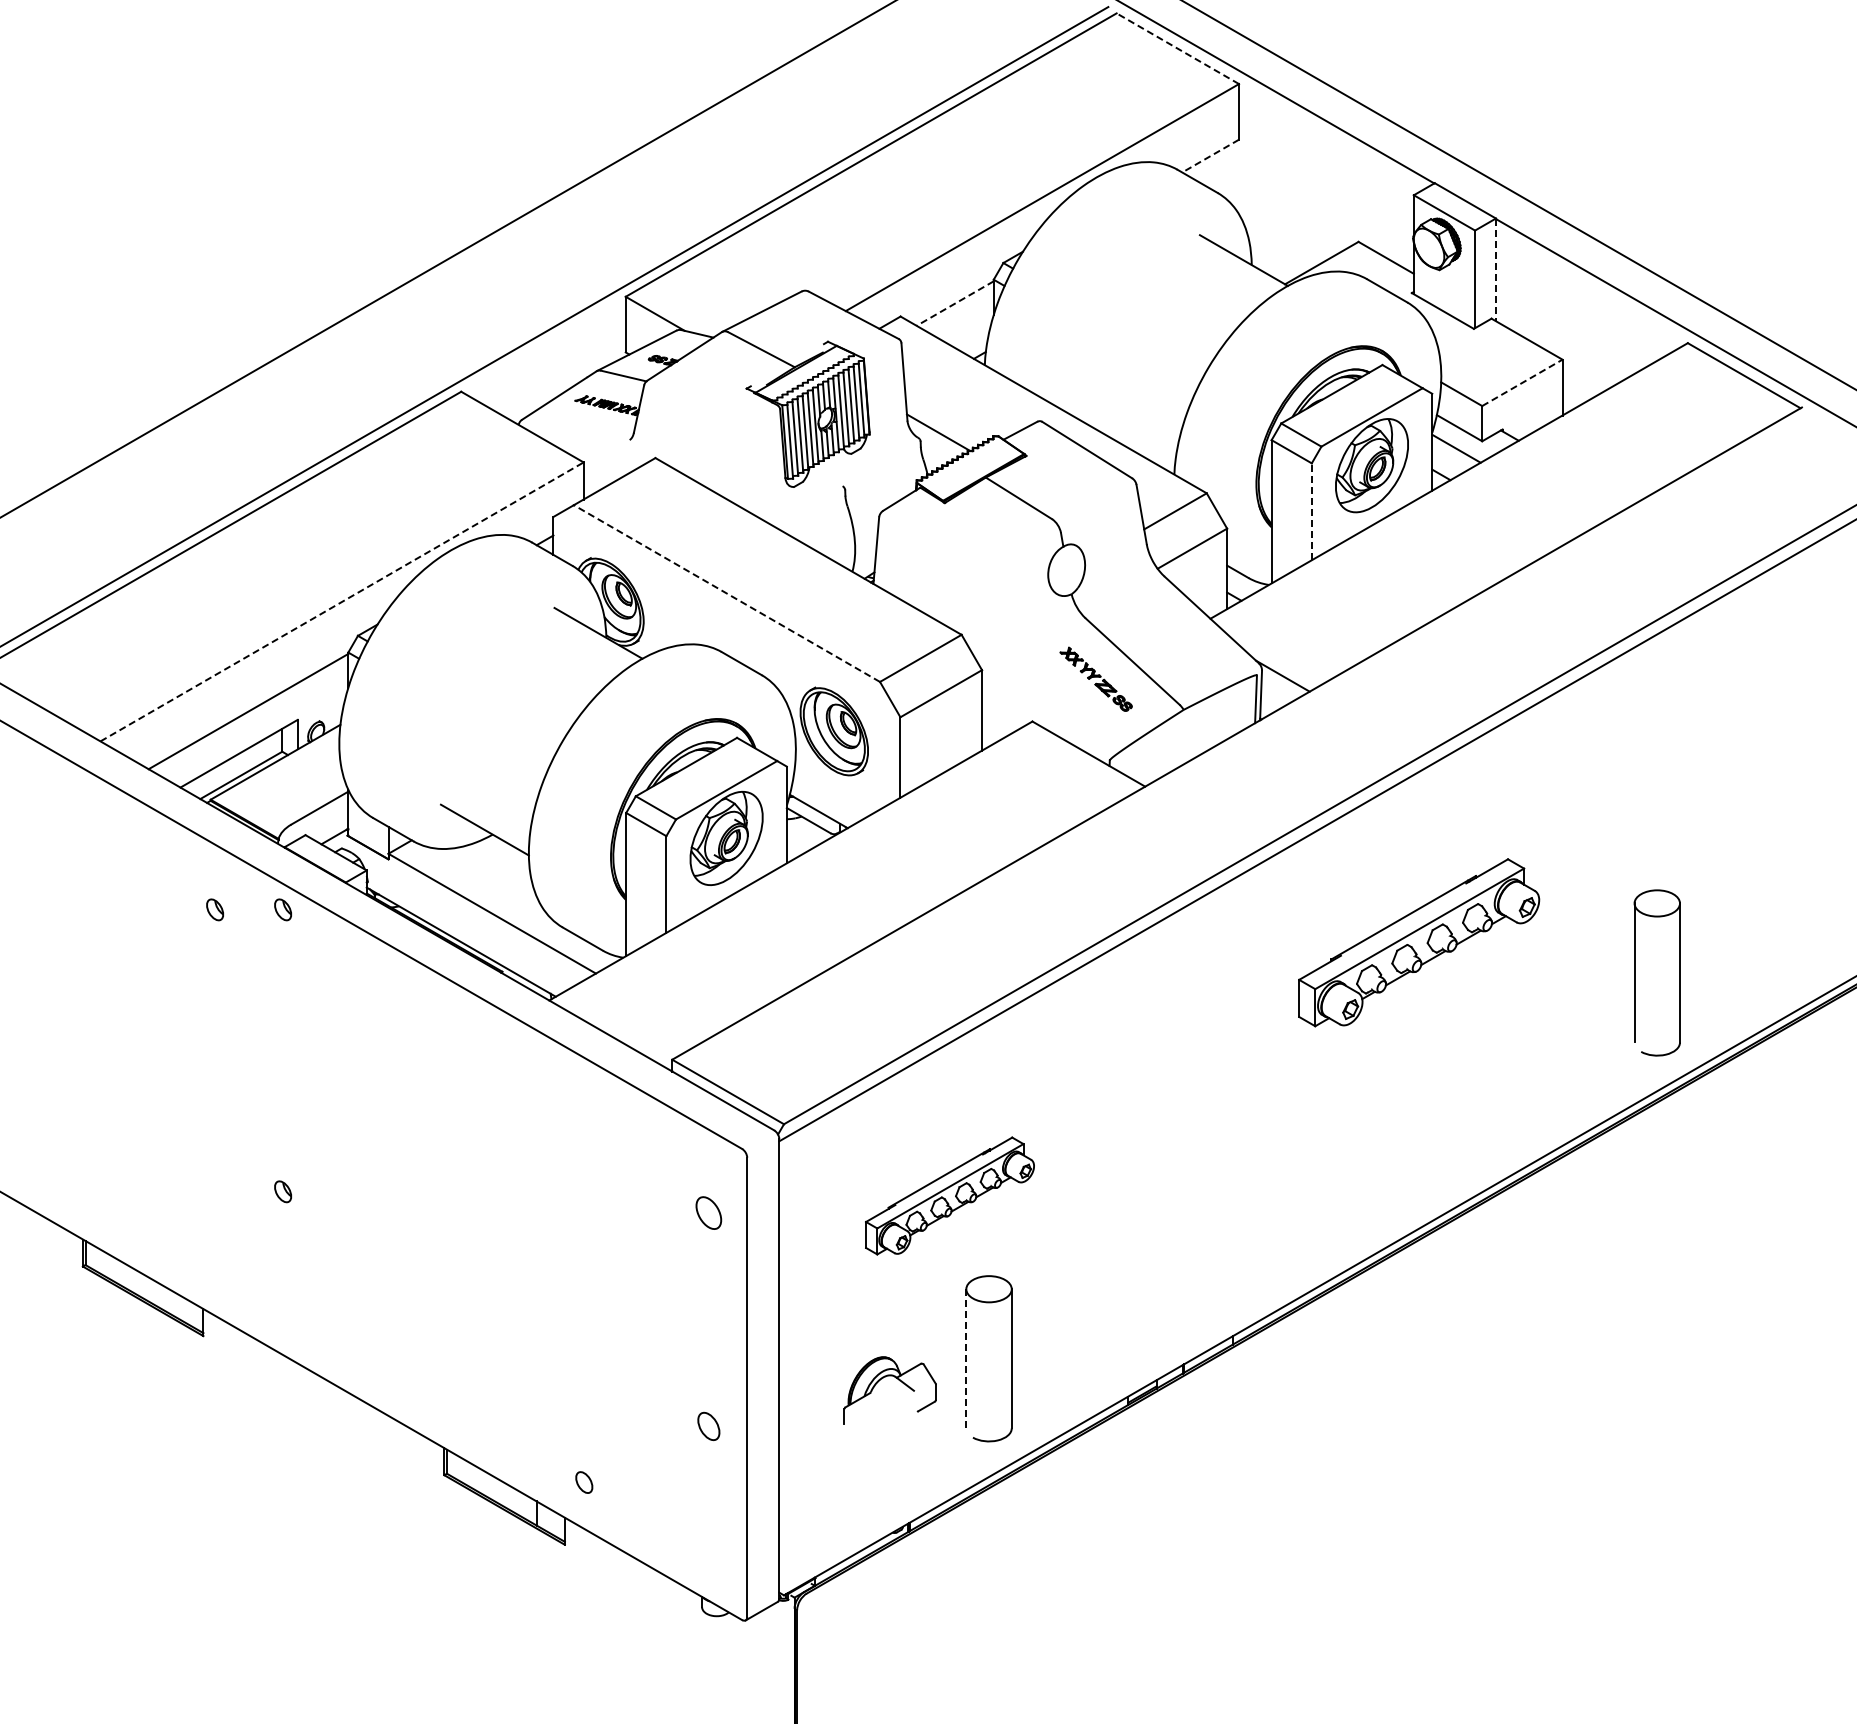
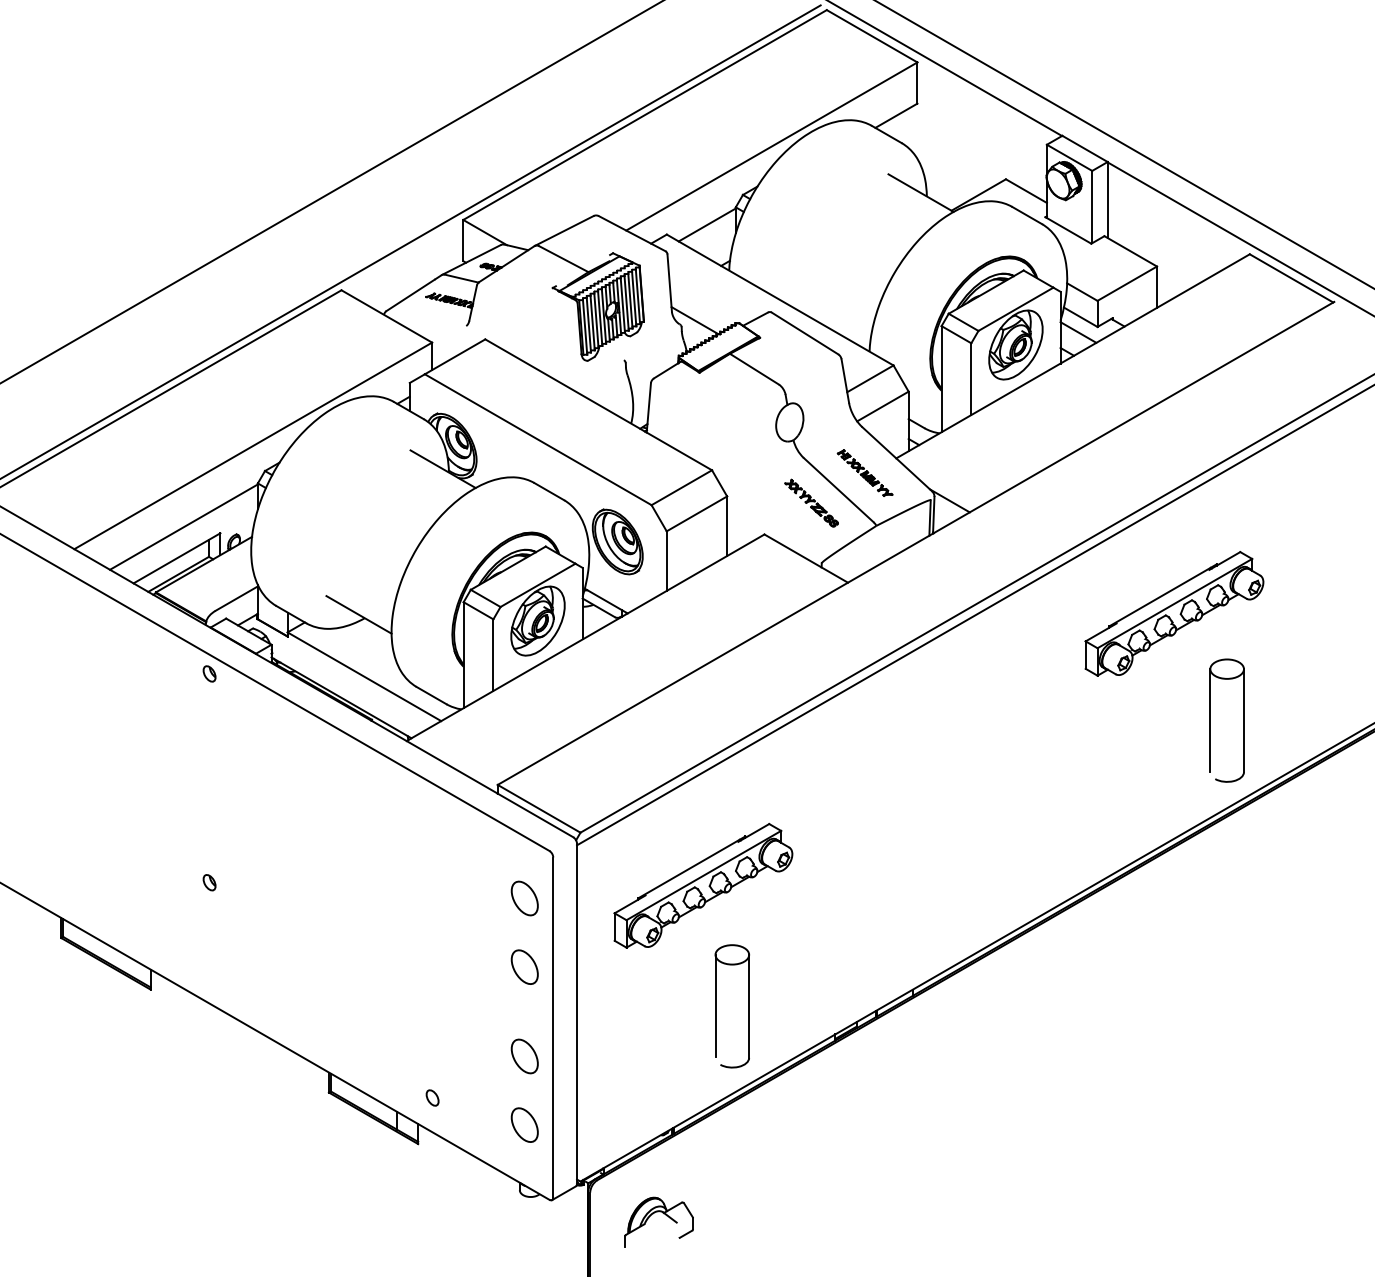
line: (1177, 48) -> (871, 36), dashed -> solid
line: (1210, 156) -> (896, 116), dashed -> solid
line: (1495, 270) -> (1107, 200), dashed -> solid
line: (955, 303) -> (707, 224), dashed -> solid
line: (1522, 382) -> (1127, 283), dashed -> solid
line: (1311, 511) -> (971, 378), dashed -> solid
line: (726, 593) -> (537, 439), dashed -> solid
line: (342, 601) -> (253, 445), dashed -> solid
part: (1168, 638) -> (865, 472), added
part: (214, 909) -> (158, 673), removed
part: (1419, 942) -> (1174, 613), moved
part: (949, 1195) -> (703, 885), size x1.43
part: (708, 1212) -> (524, 898), size x1.43
part: (708, 1305) -> (524, 966), added
line: (966, 1357) -> (715, 1005), dashed -> solid
part: (883, 1378) -> (654, 1213), moved
part: (708, 1426) -> (524, 1056), size x1.67
part: (708, 1518) -> (524, 1124), added

